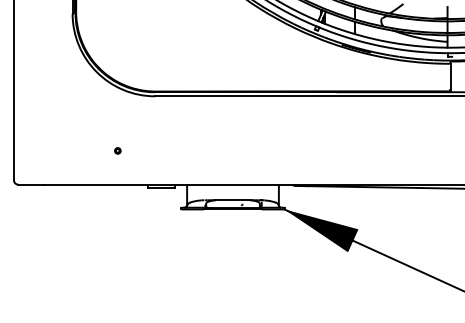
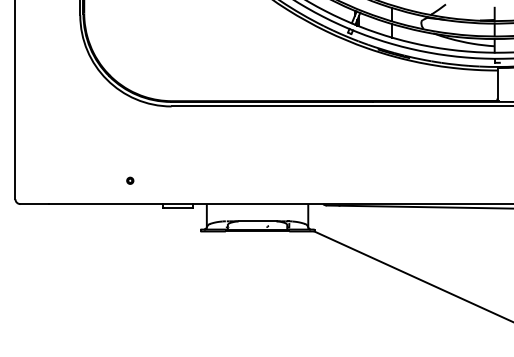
part: (118, 150) -> (130, 180), moved
fill: (321, 230) -> (355, 254), removed

